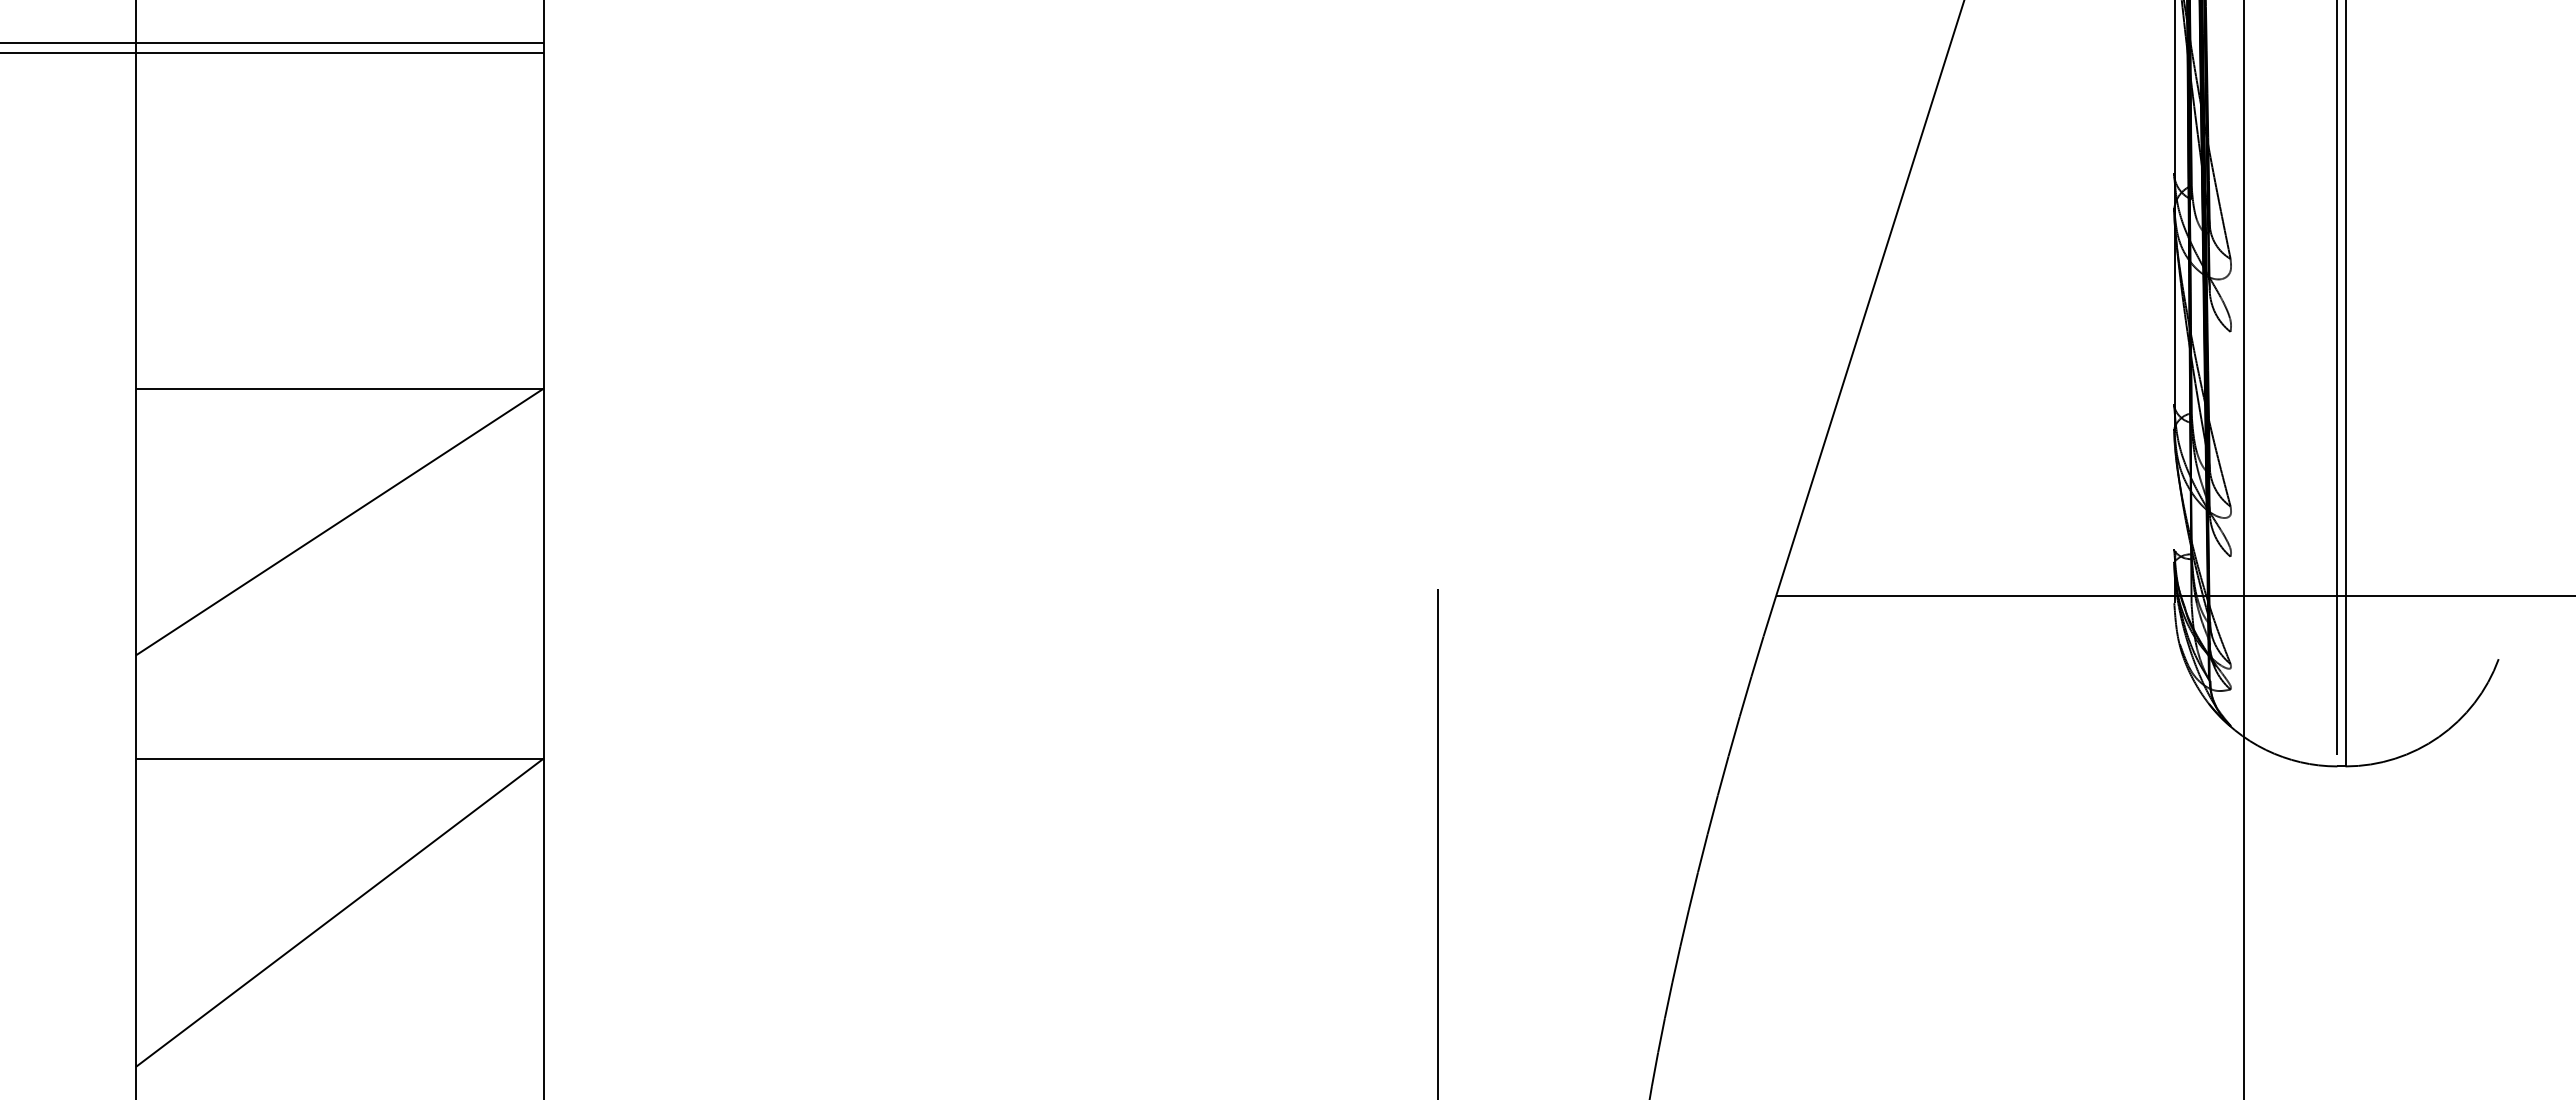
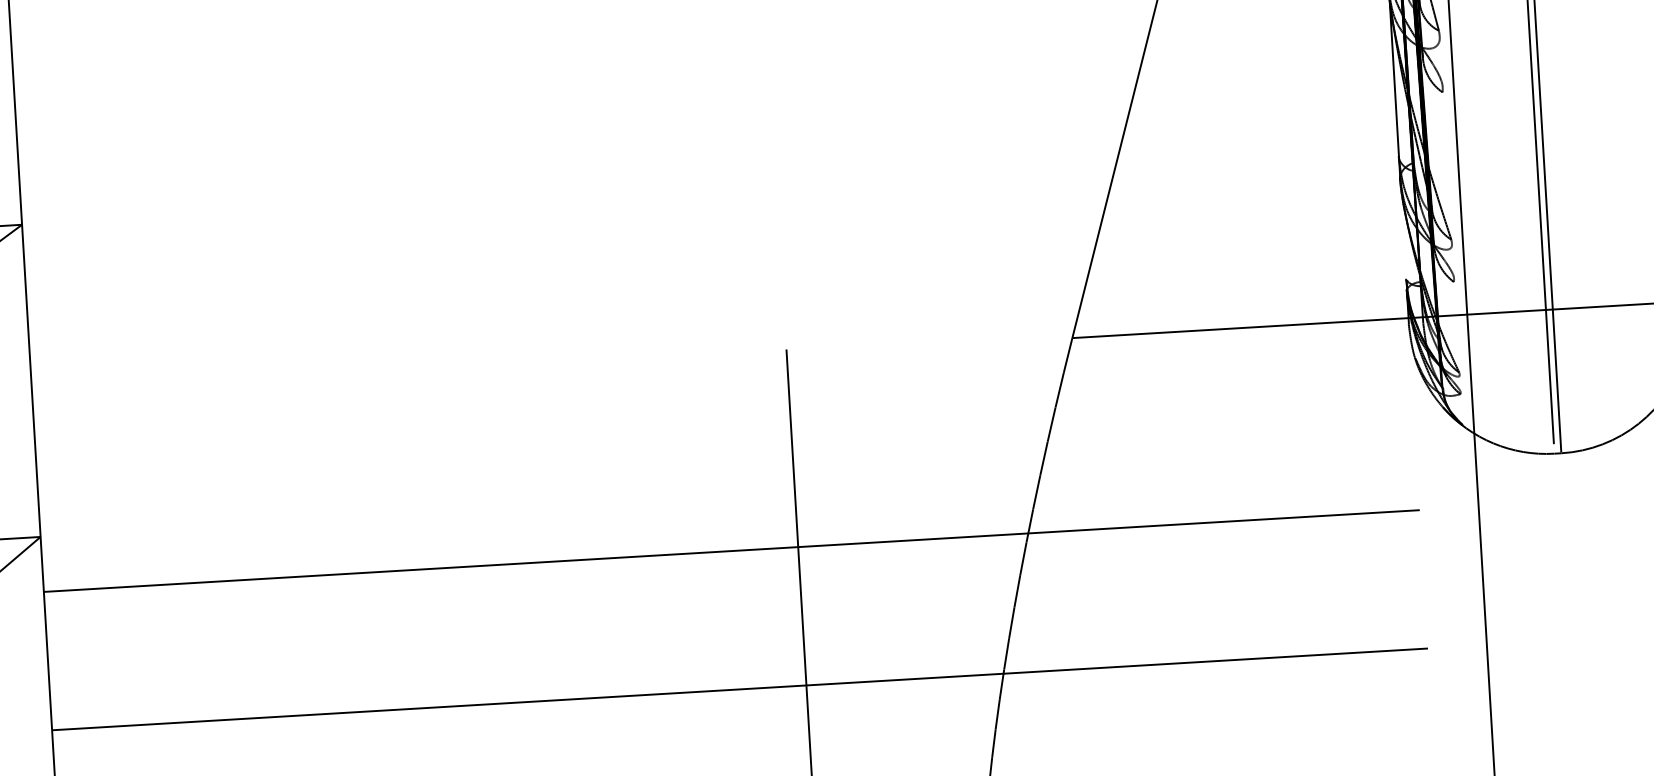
line: (1358, 823) -> (731, 550), added
line: (1358, 987) -> (739, 689), added

